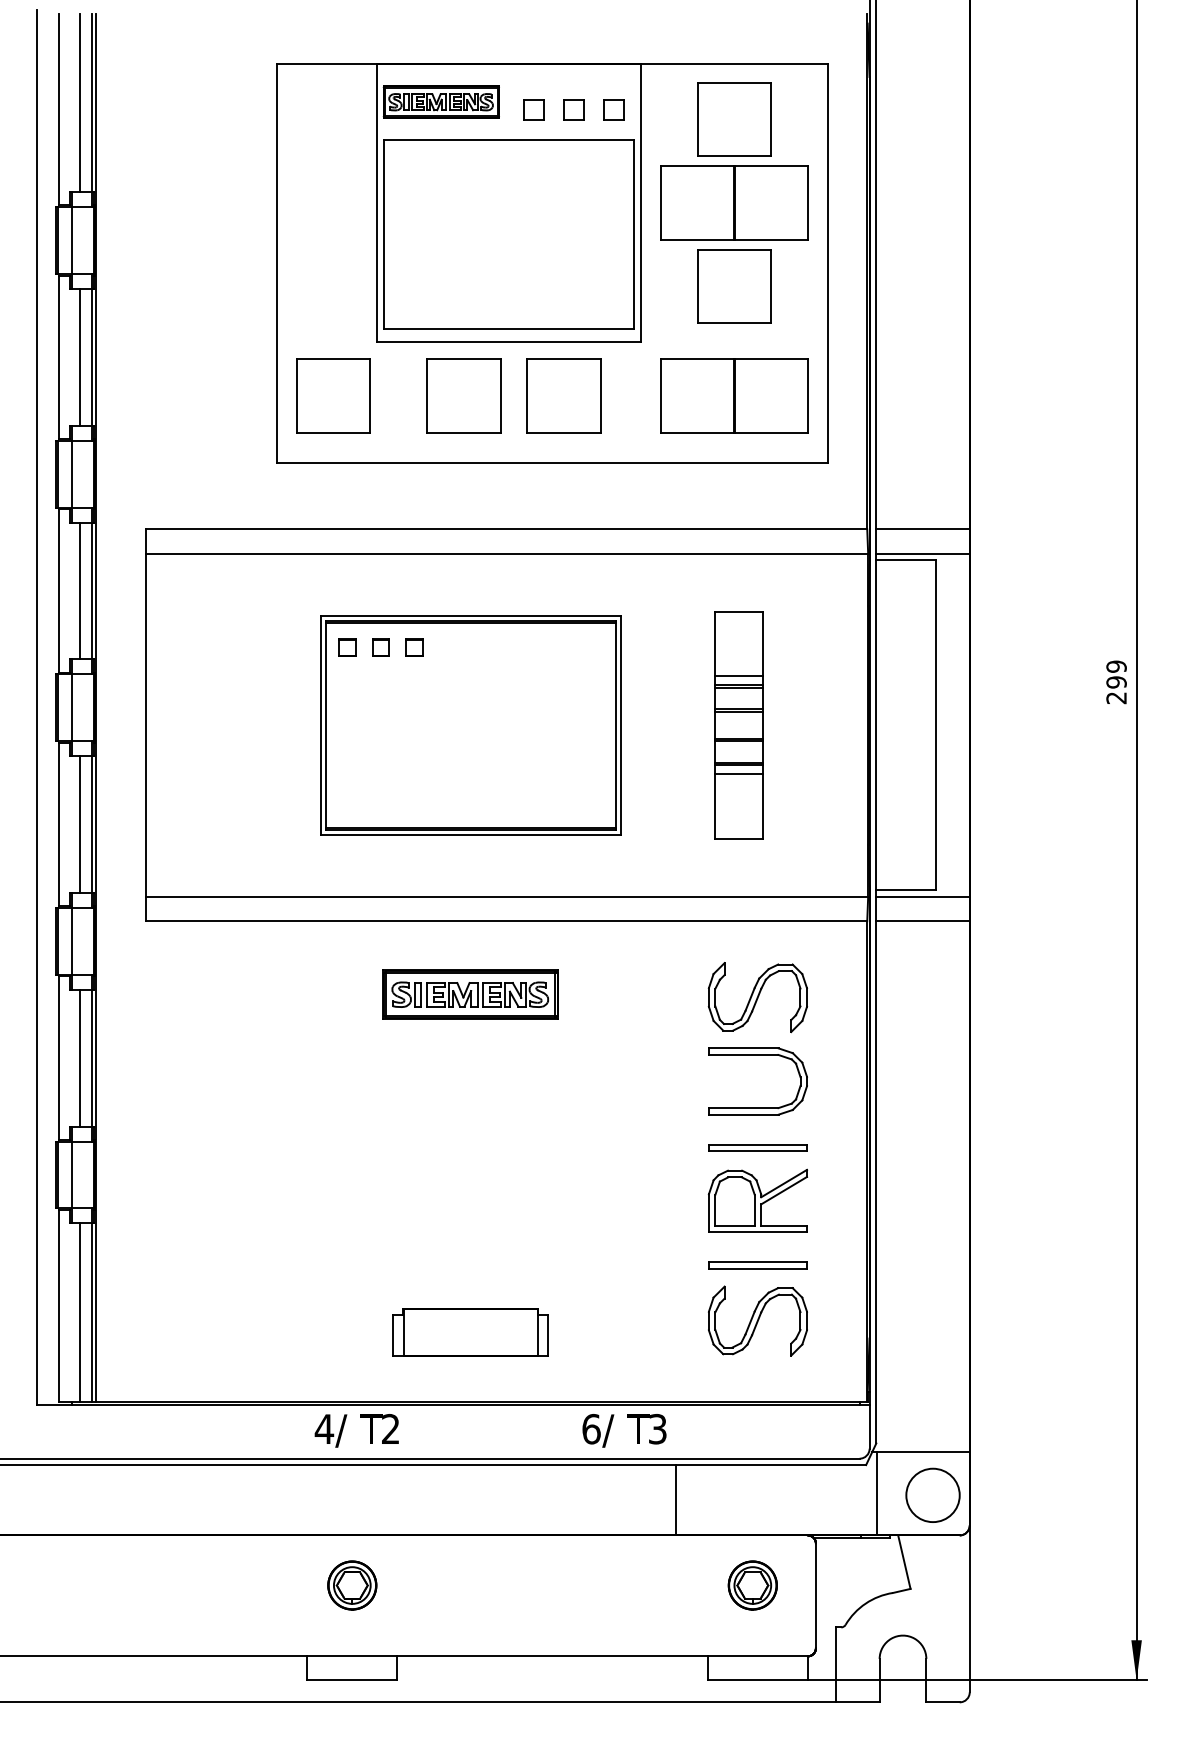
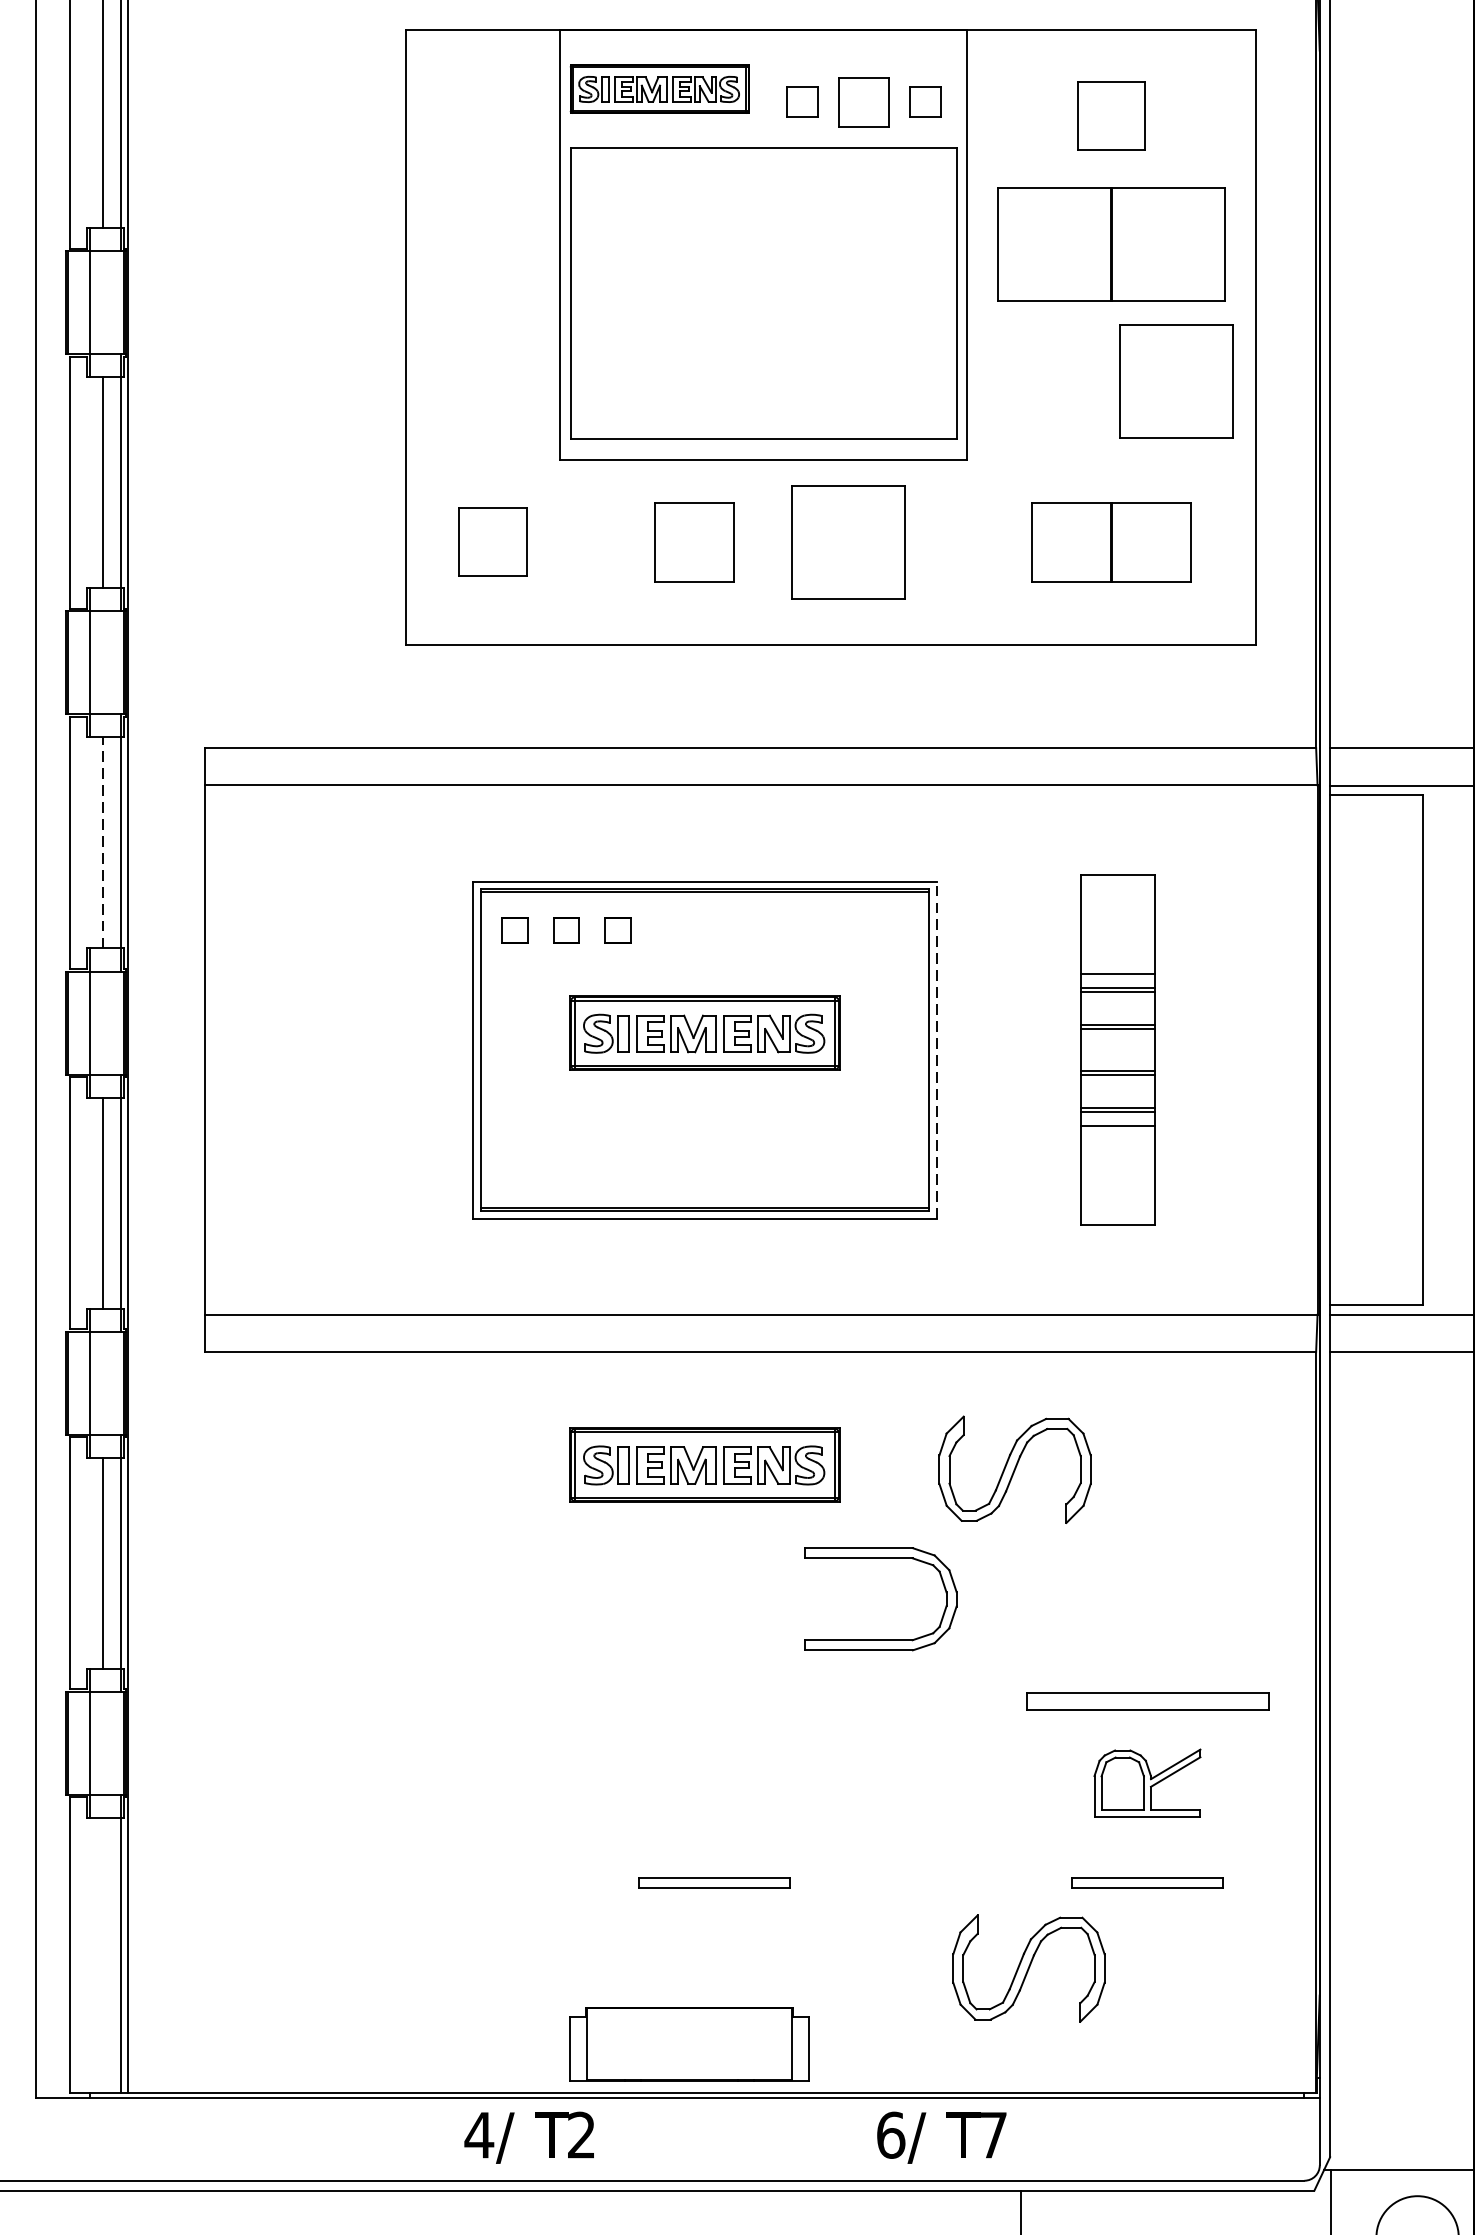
part: (573, 109) -> (863, 100), size x1.6
part: (734, 119) -> (1111, 116), size x0.6
part: (734, 286) -> (1176, 381), moved
part: (333, 395) -> (493, 541), size x0.6
part: (463, 395) -> (693, 541), size x0.7
part: (734, 395) -> (1111, 541), size x0.7
line: (80, 590) -> (103, 842), solid -> dashed
part: (470, 714) -> (704, 1033), added
line: (620, 724) -> (935, 1048), solid -> dashed
part: (757, 997) -> (1014, 1469), moved
part: (757, 1055) -> (880, 1559), moved
part: (757, 1147) -> (1146, 1700), size x1.6
part: (757, 1200) -> (1146, 1782), size x0.7
part: (476, 1265) -> (713, 1882), added
line: (80, 1312) -> (103, 1955), removed
part: (757, 1320) -> (1028, 1967), moved
part: (470, 1332) -> (689, 2044), moved
text: (657, 1429) -> (992, 2135), 3 -> 7

